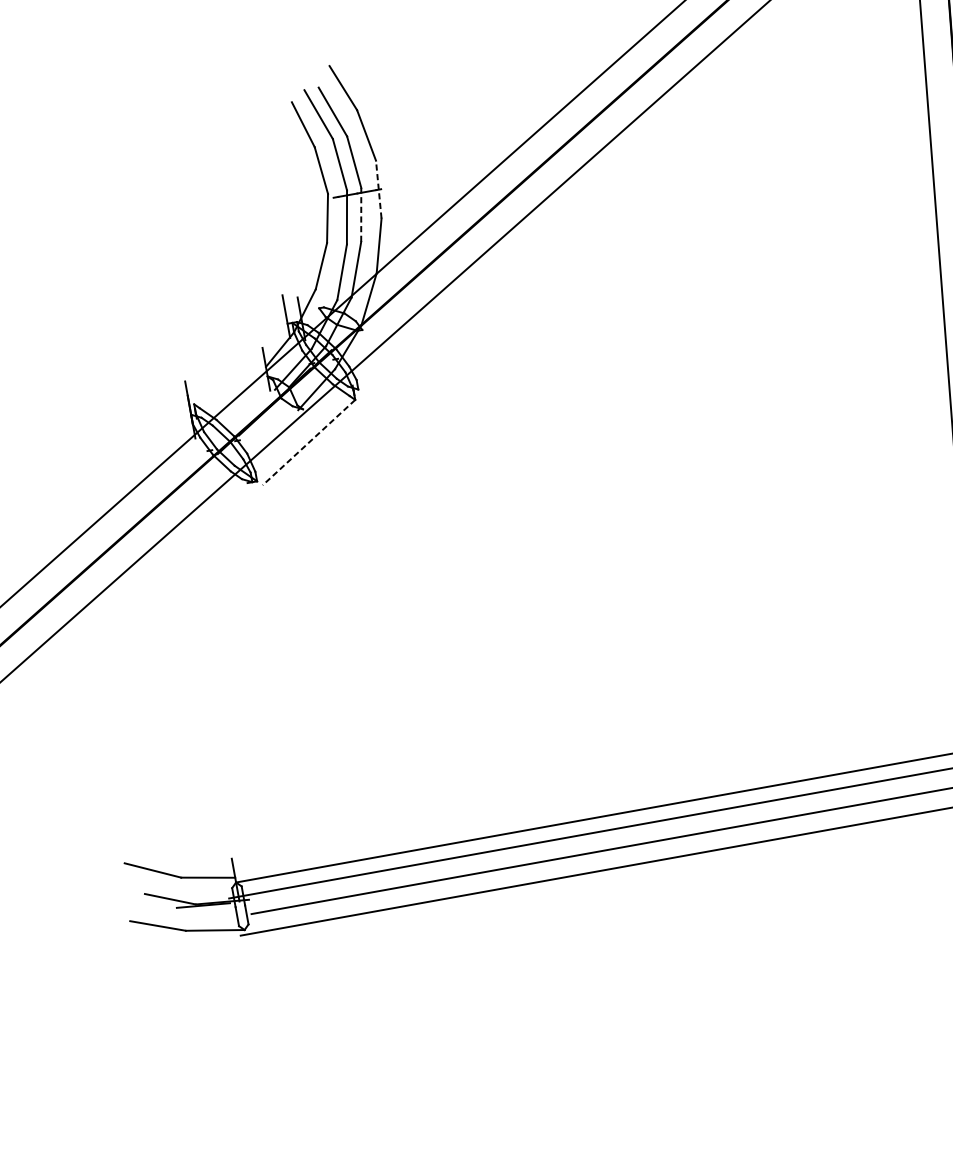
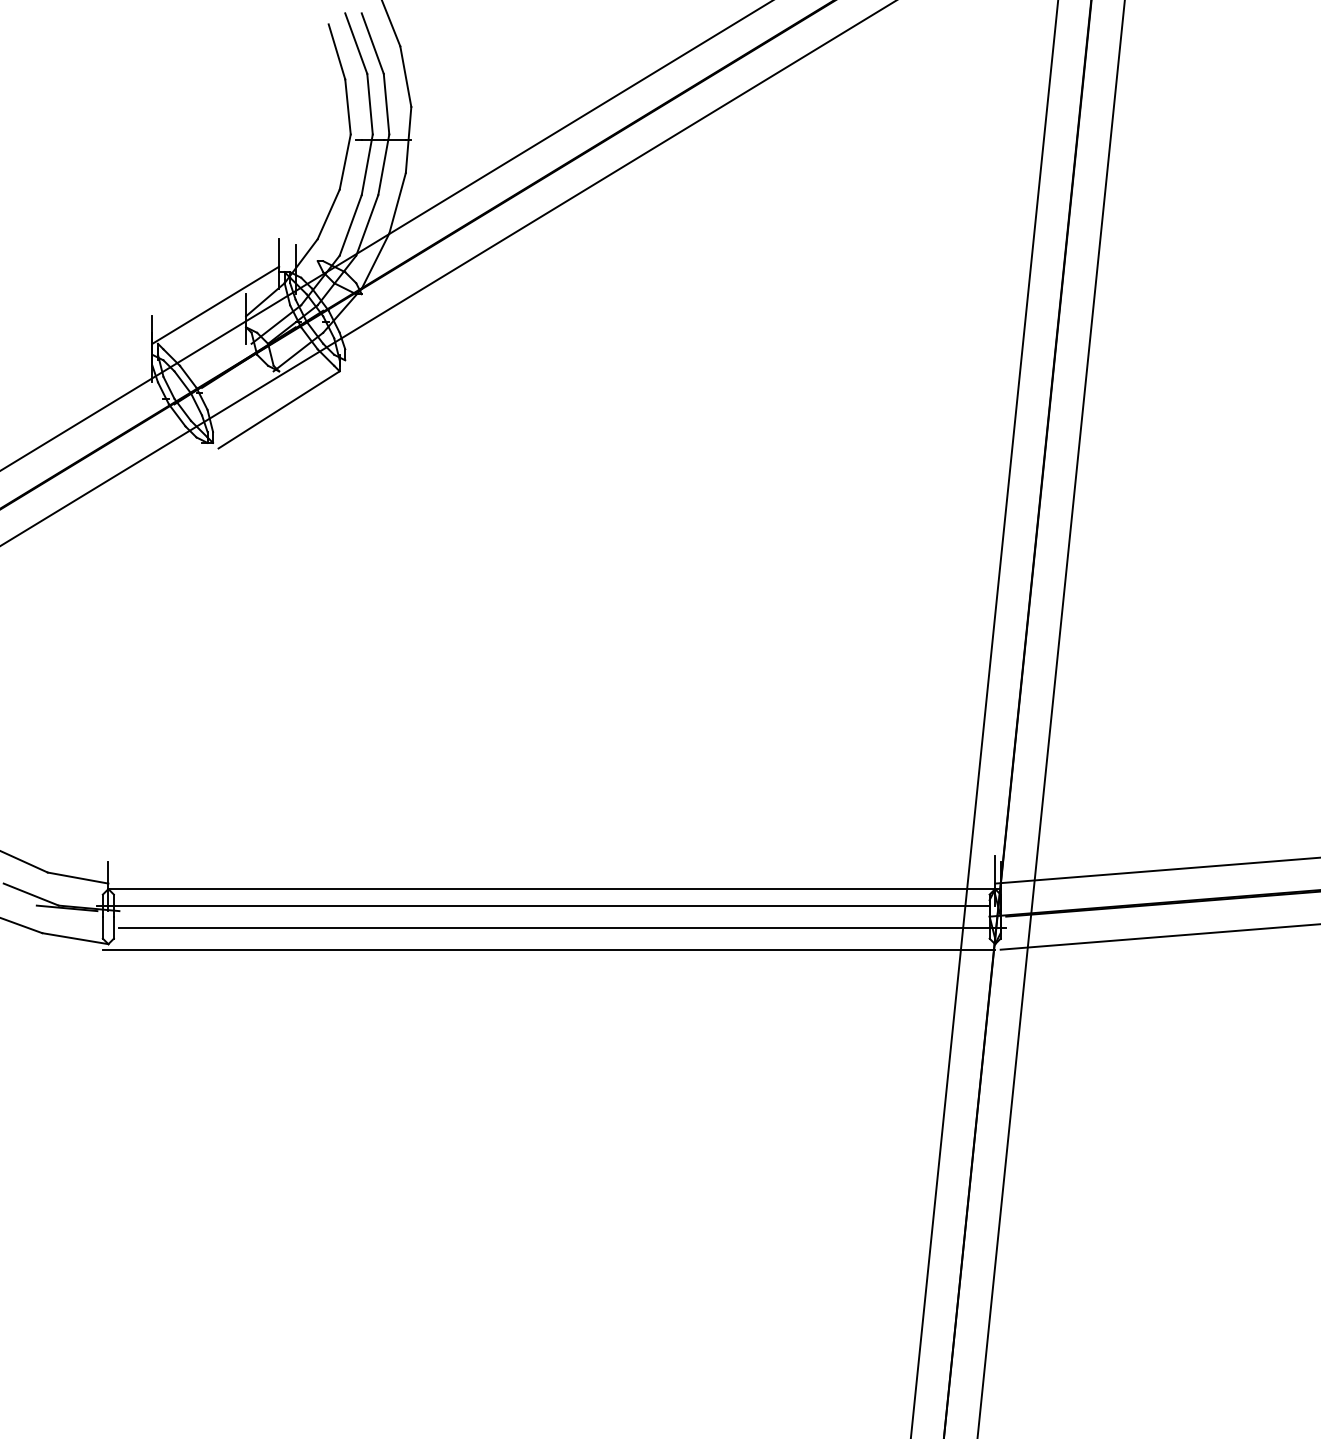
line: (378, 189) -> (408, 139), dashed -> solid
line: (360, 214) -> (383, 164), dashed -> solid
line: (237, 361) -> (215, 304), added
line: (309, 442) -> (279, 409), dashed -> solid

